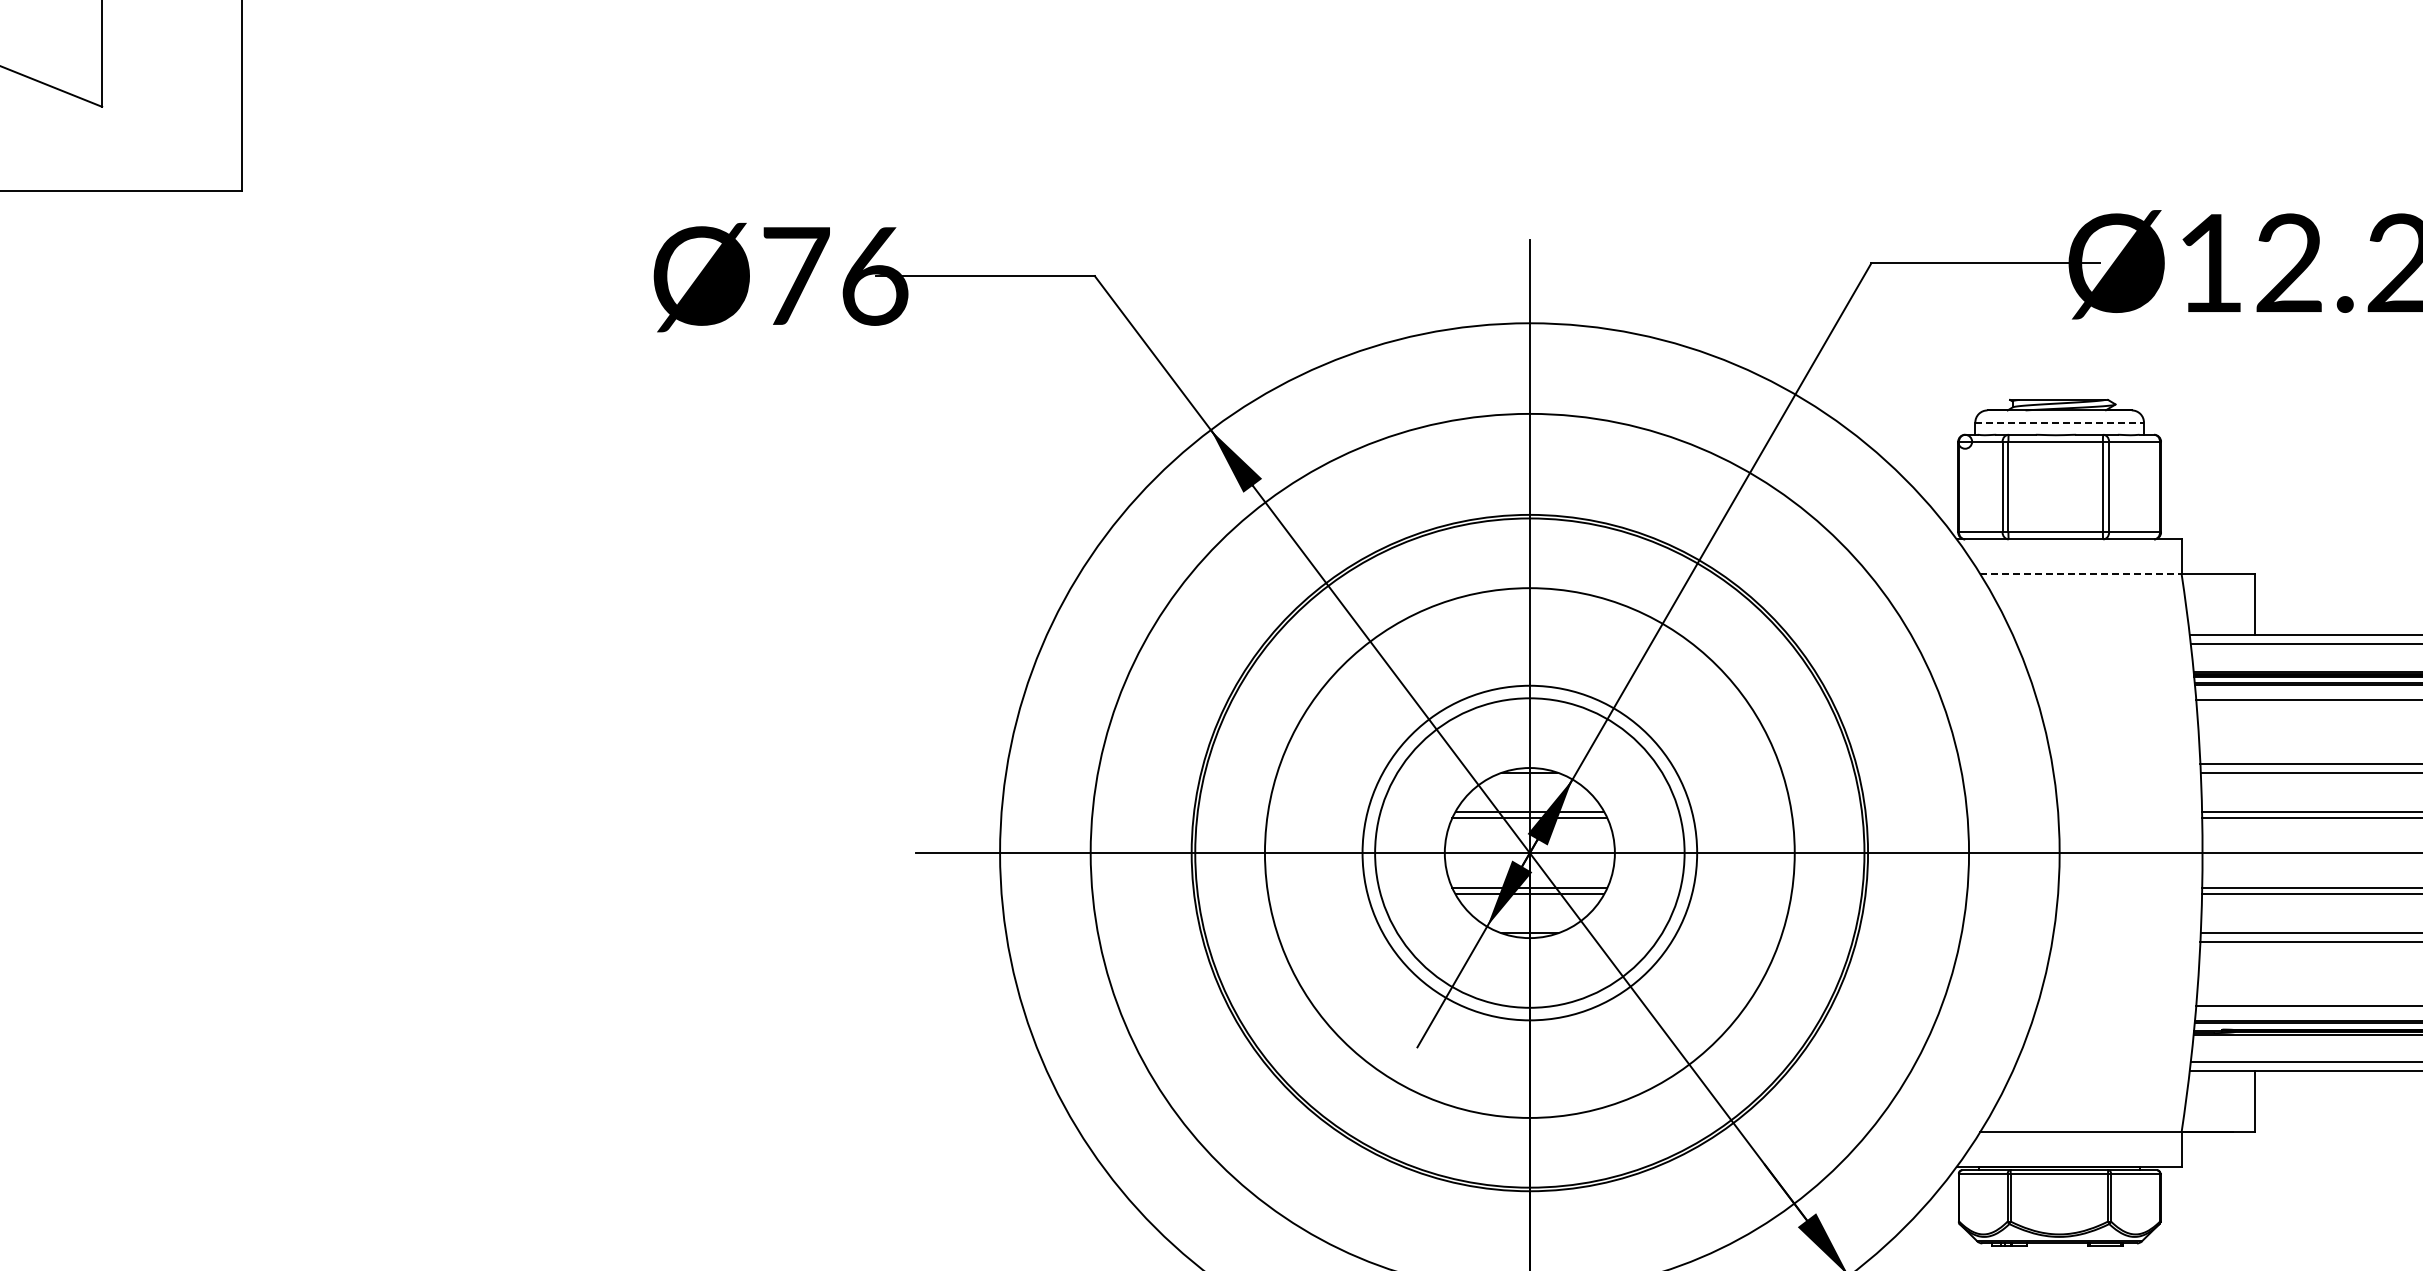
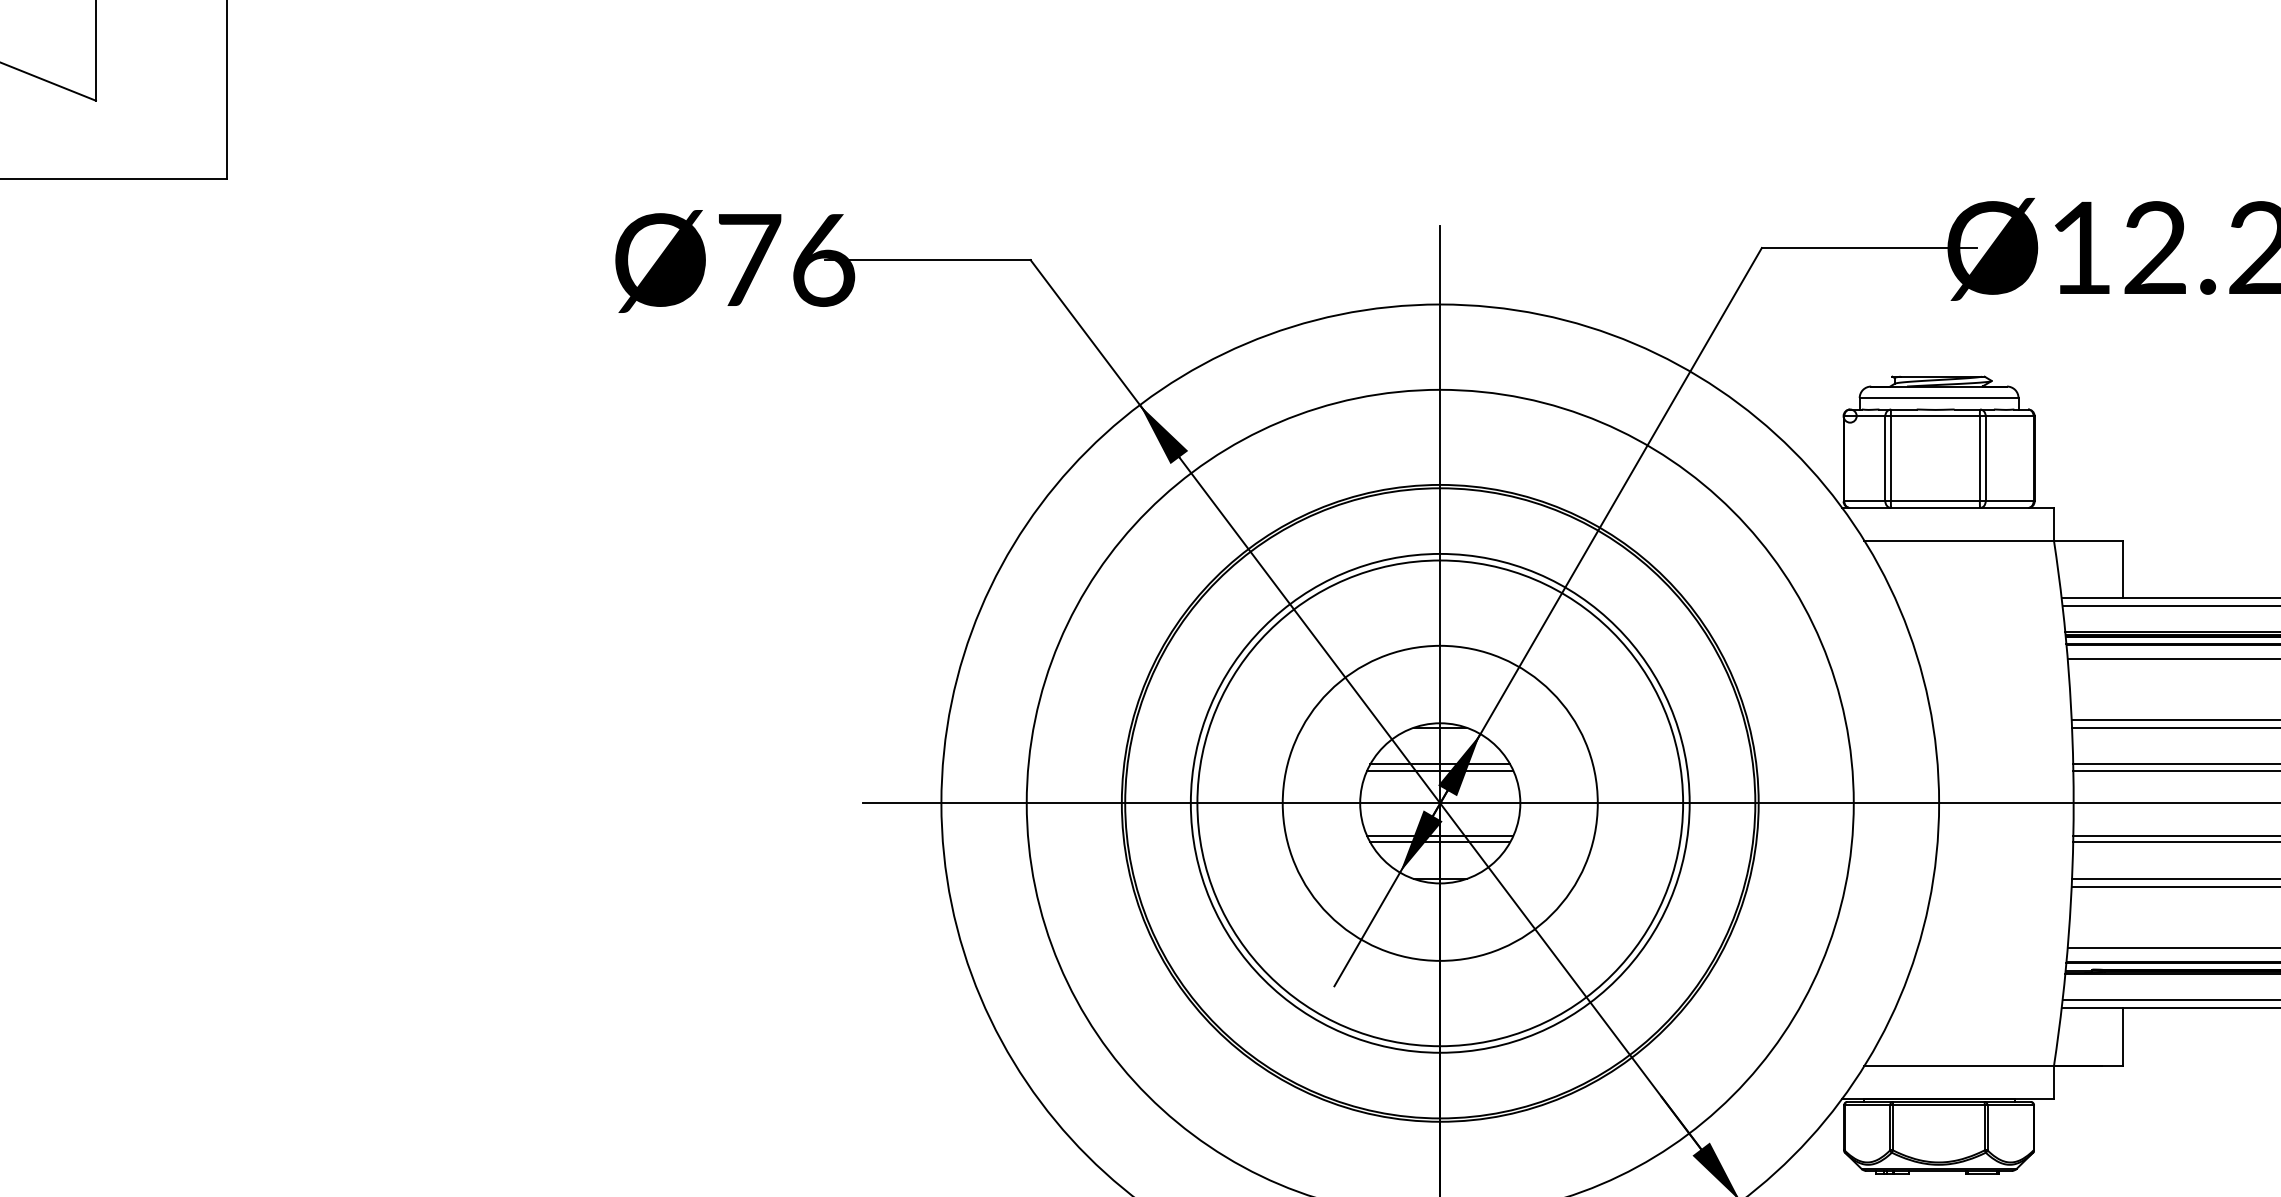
line: (2060, 422) -> (1939, 397), dashed -> solid
line: (2080, 574) -> (1958, 541), dashed -> solid
circle: (1529, 852) -> (1439, 802), size x1.67

